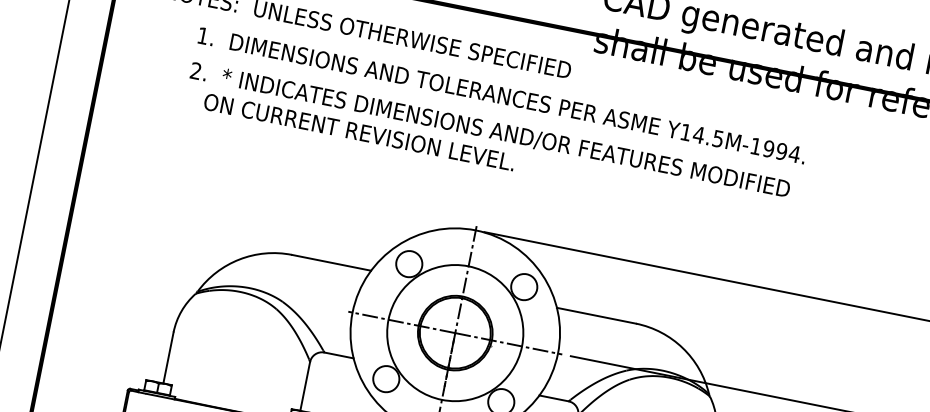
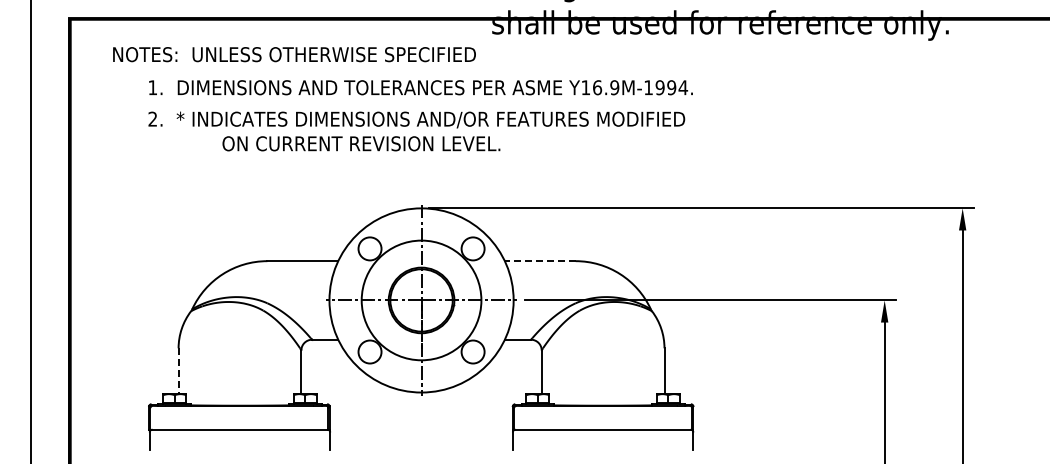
text: (359, 131) -> (361, 143), moved
text: (707, 136) -> (605, 87), Y14.5M-1994. -> Y16.9M-1994.
line: (595, 315) -> (539, 261), solid -> dashed
line: (168, 358) -> (178, 371), solid -> dashed

